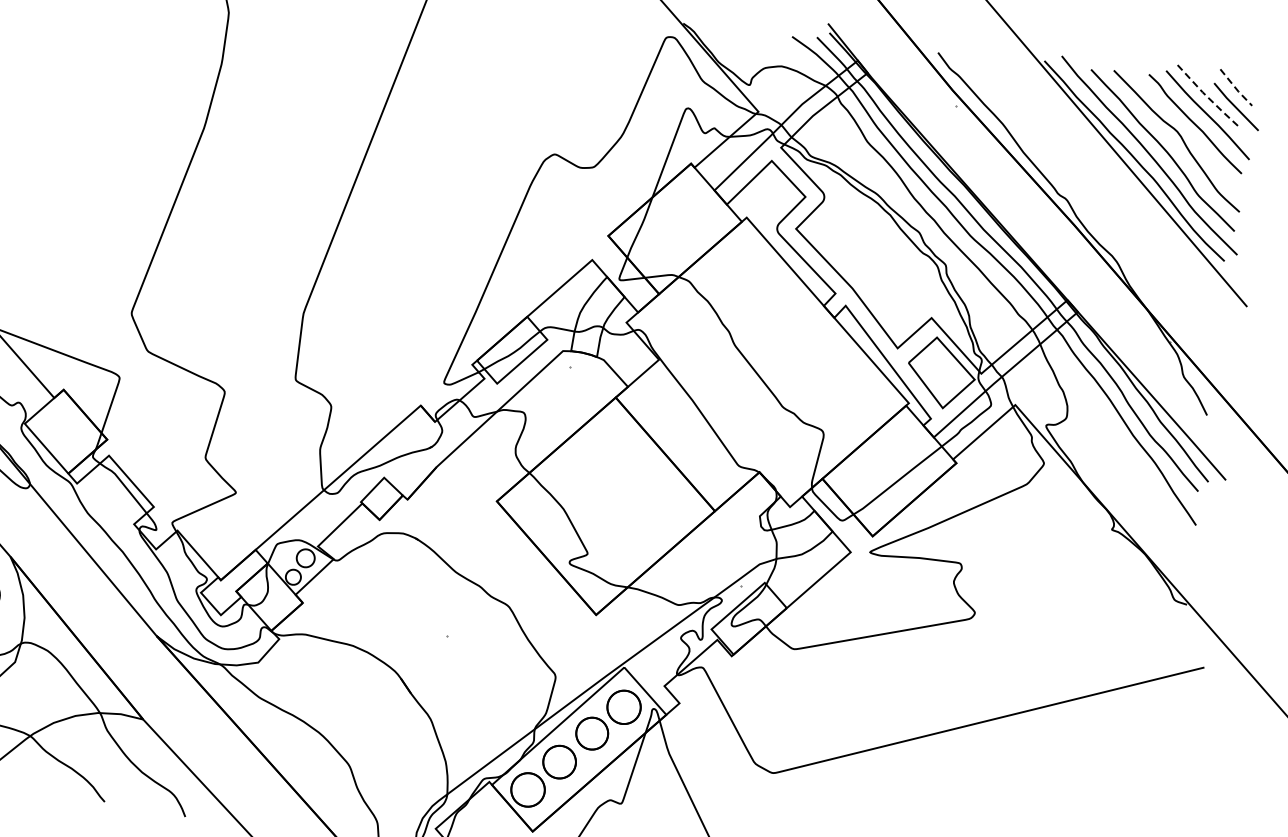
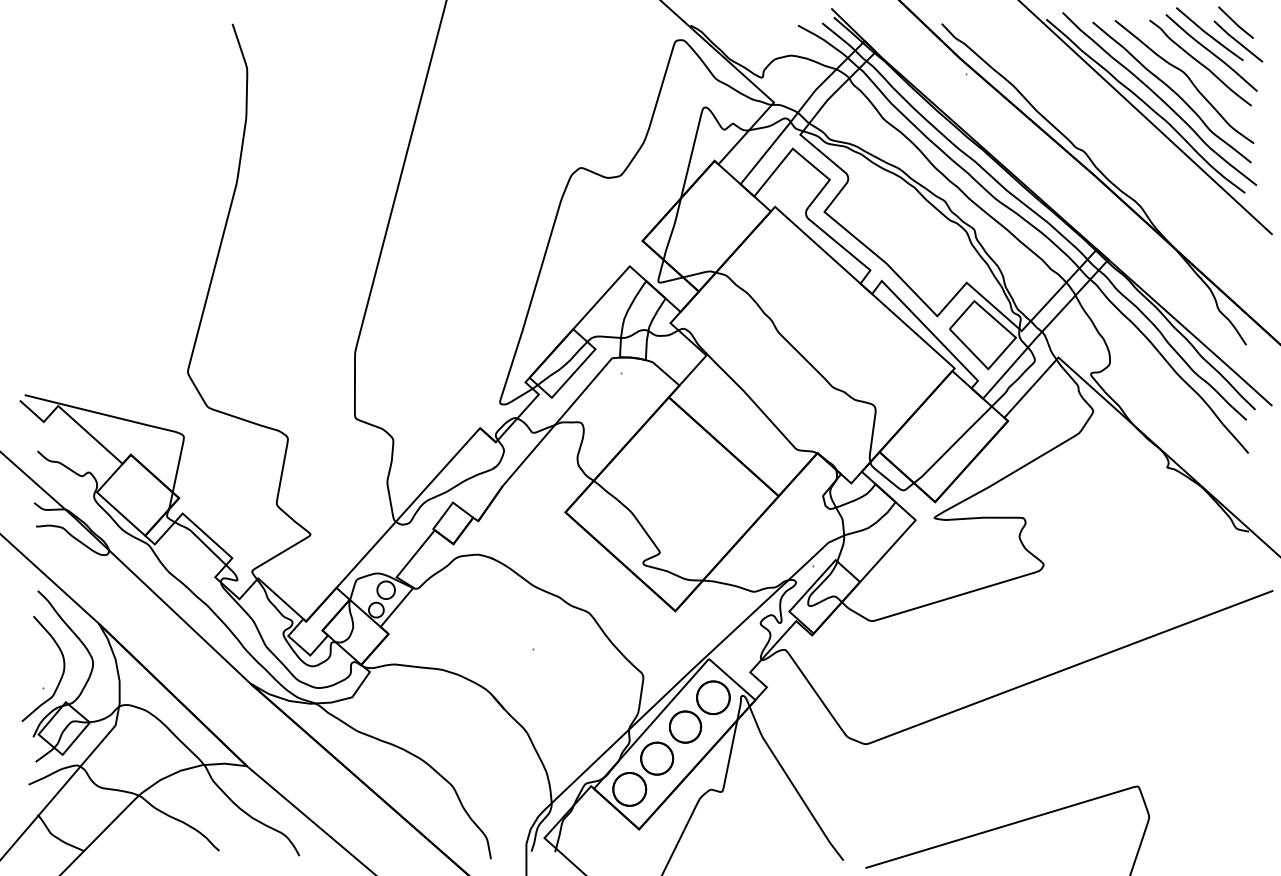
line: (1236, 88) -> (1236, 23), dashed -> solid
line: (1207, 97) -> (1209, 35), dashed -> solid

